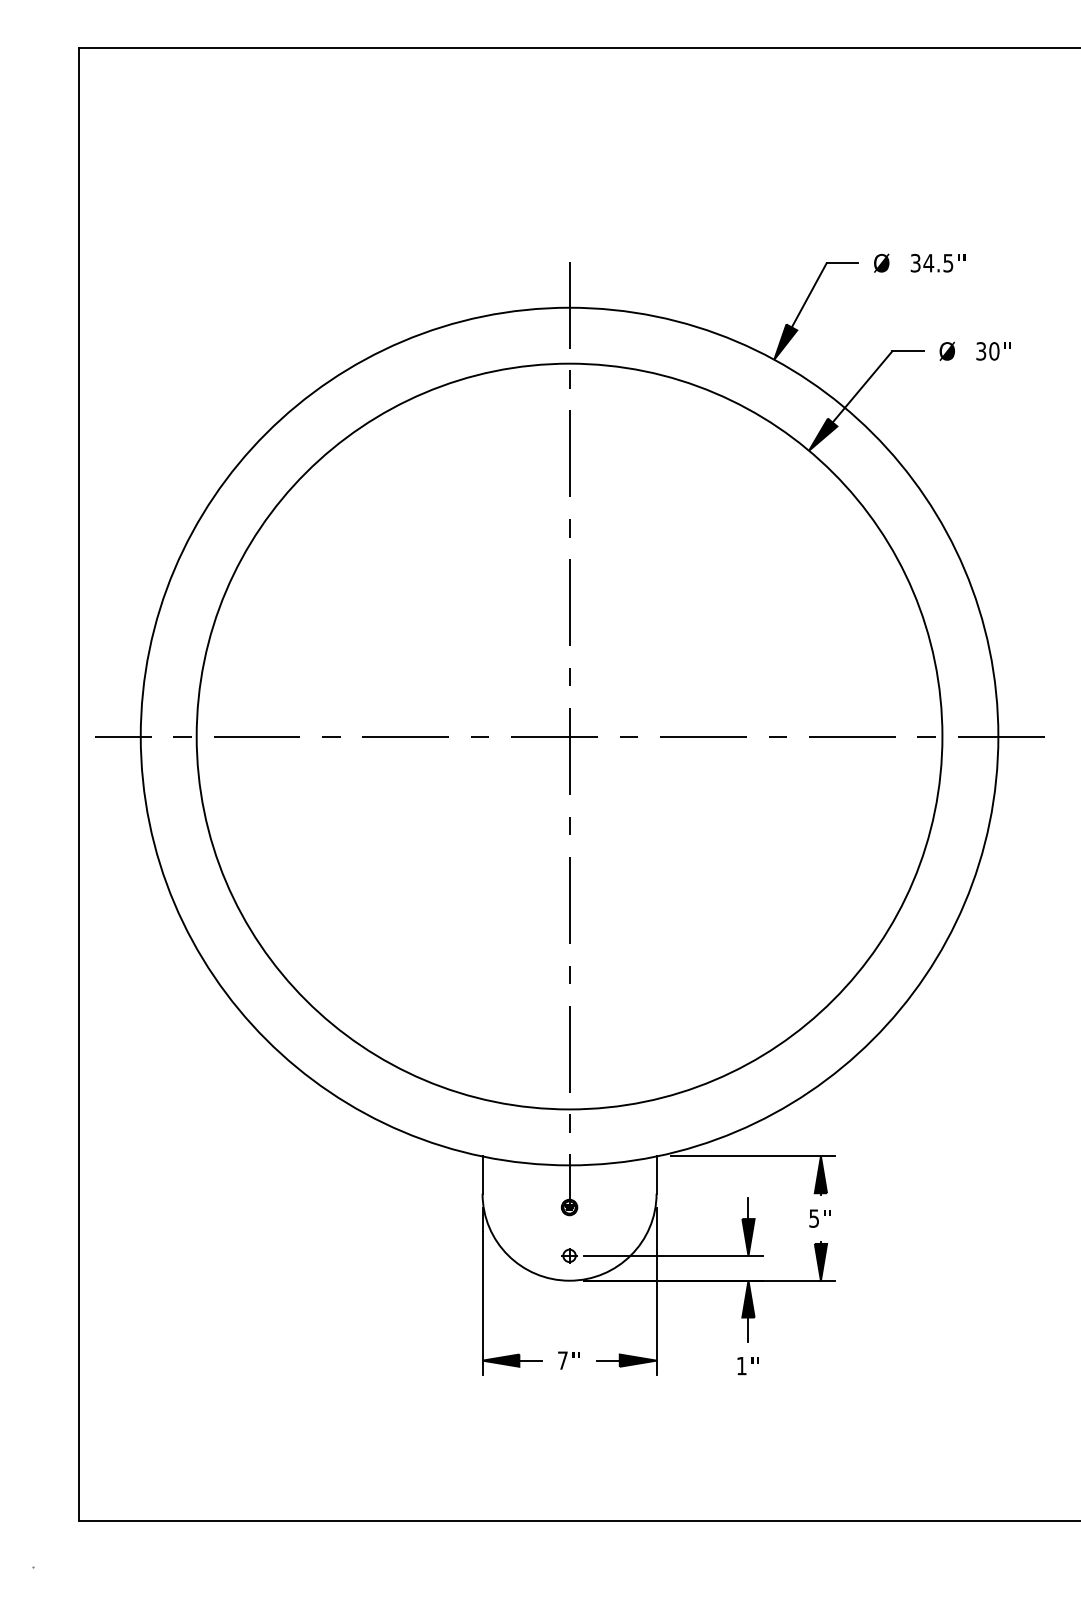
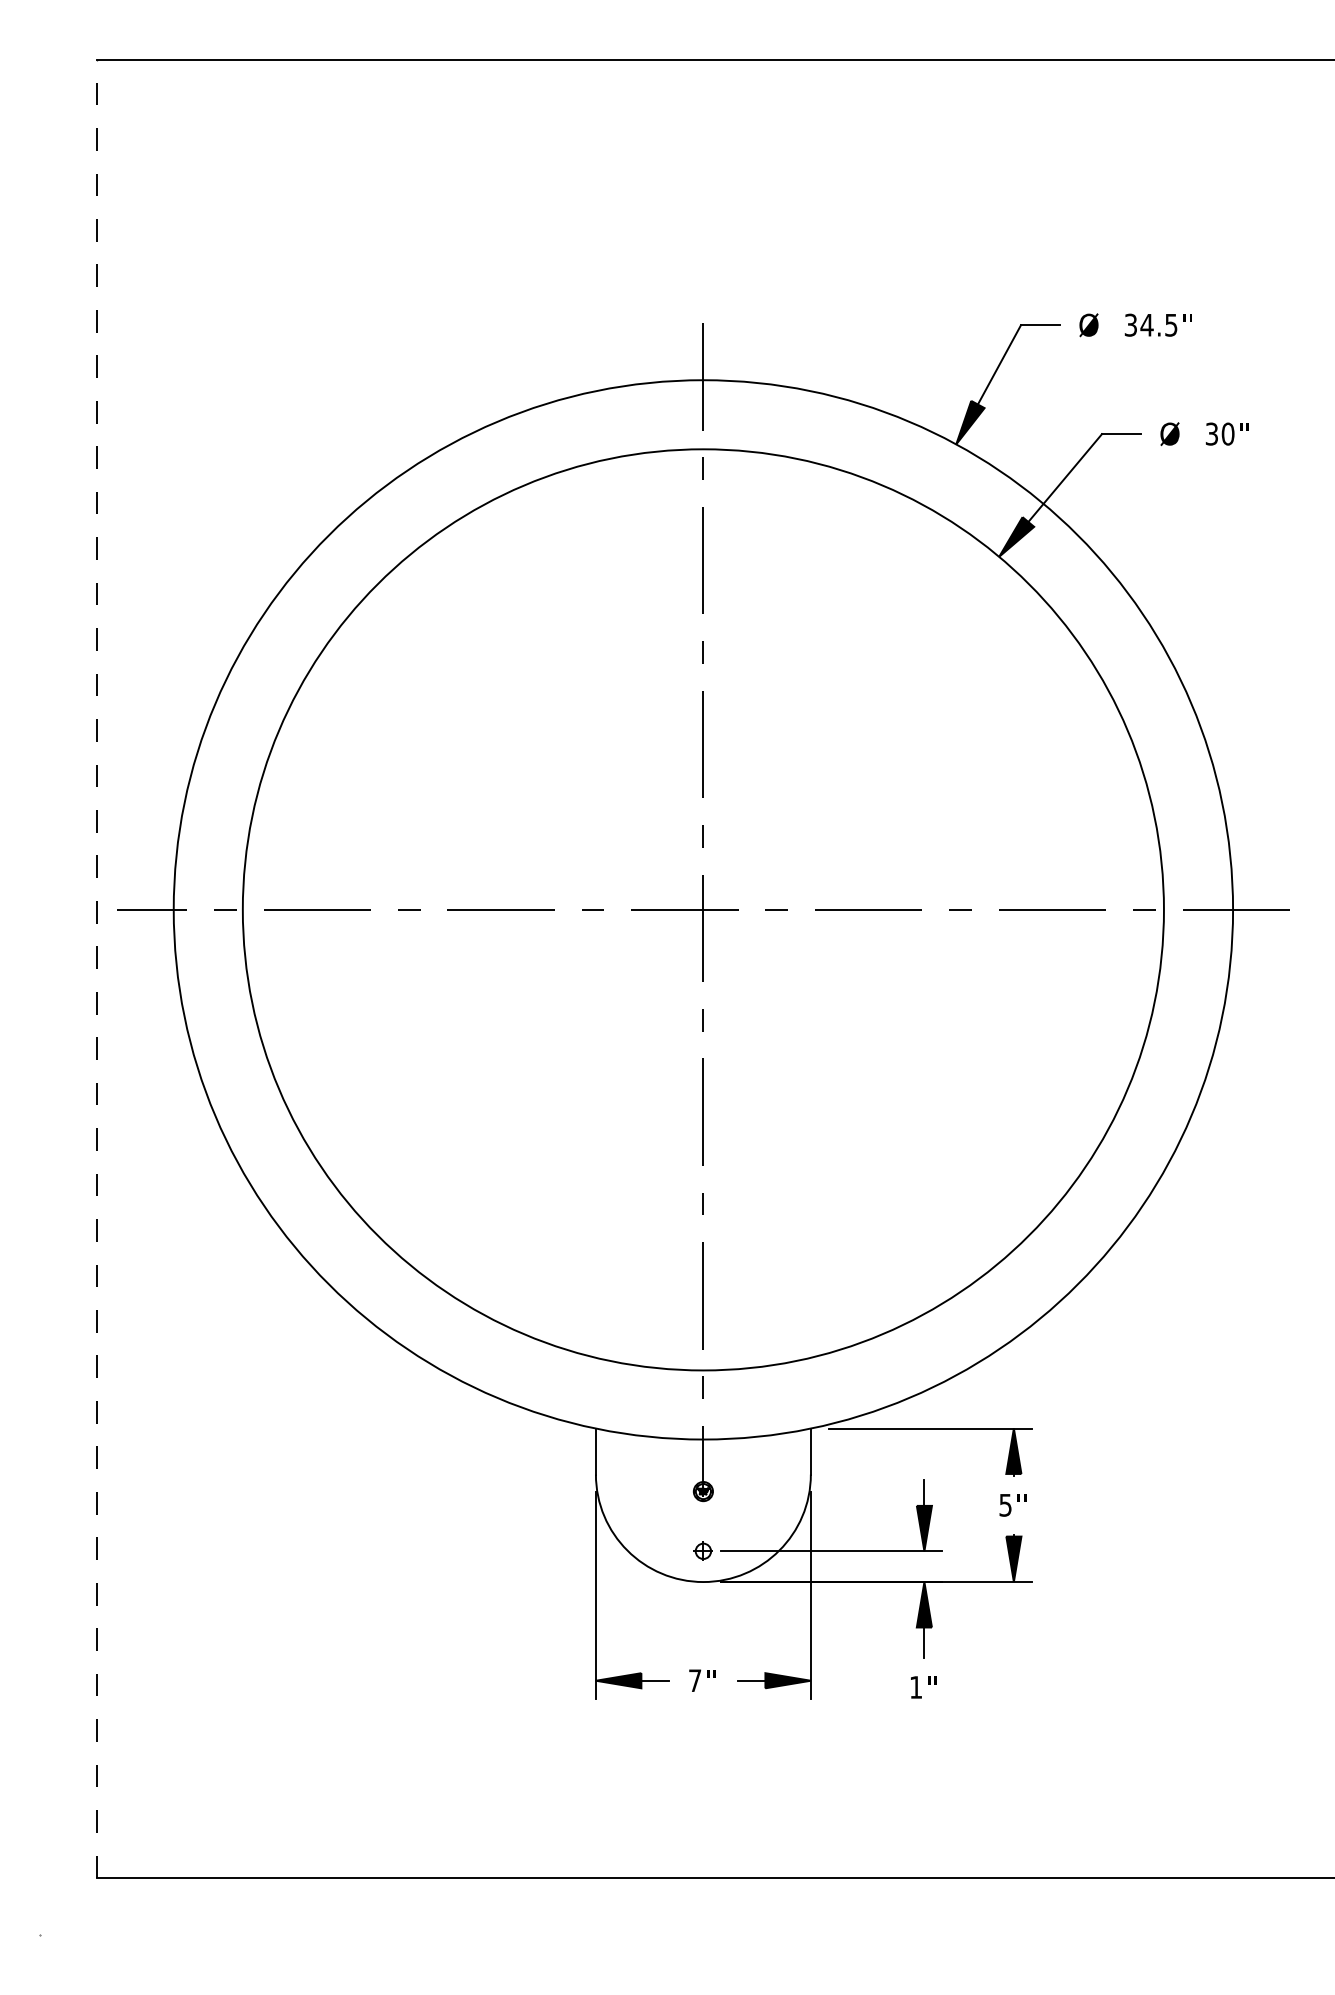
line: (78, 783) -> (96, 967), solid -> dashed

